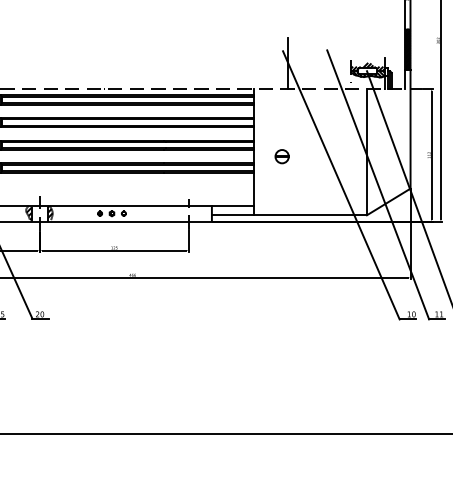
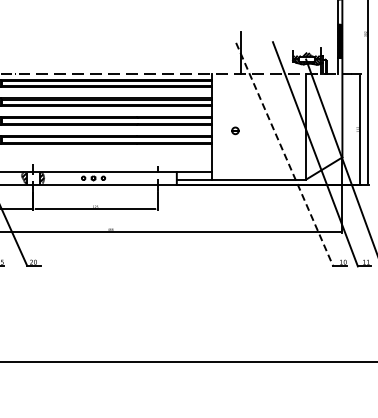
part: (282, 156) -> (235, 130), size x0.6
line: (341, 185) -> (284, 154), solid -> dashed

